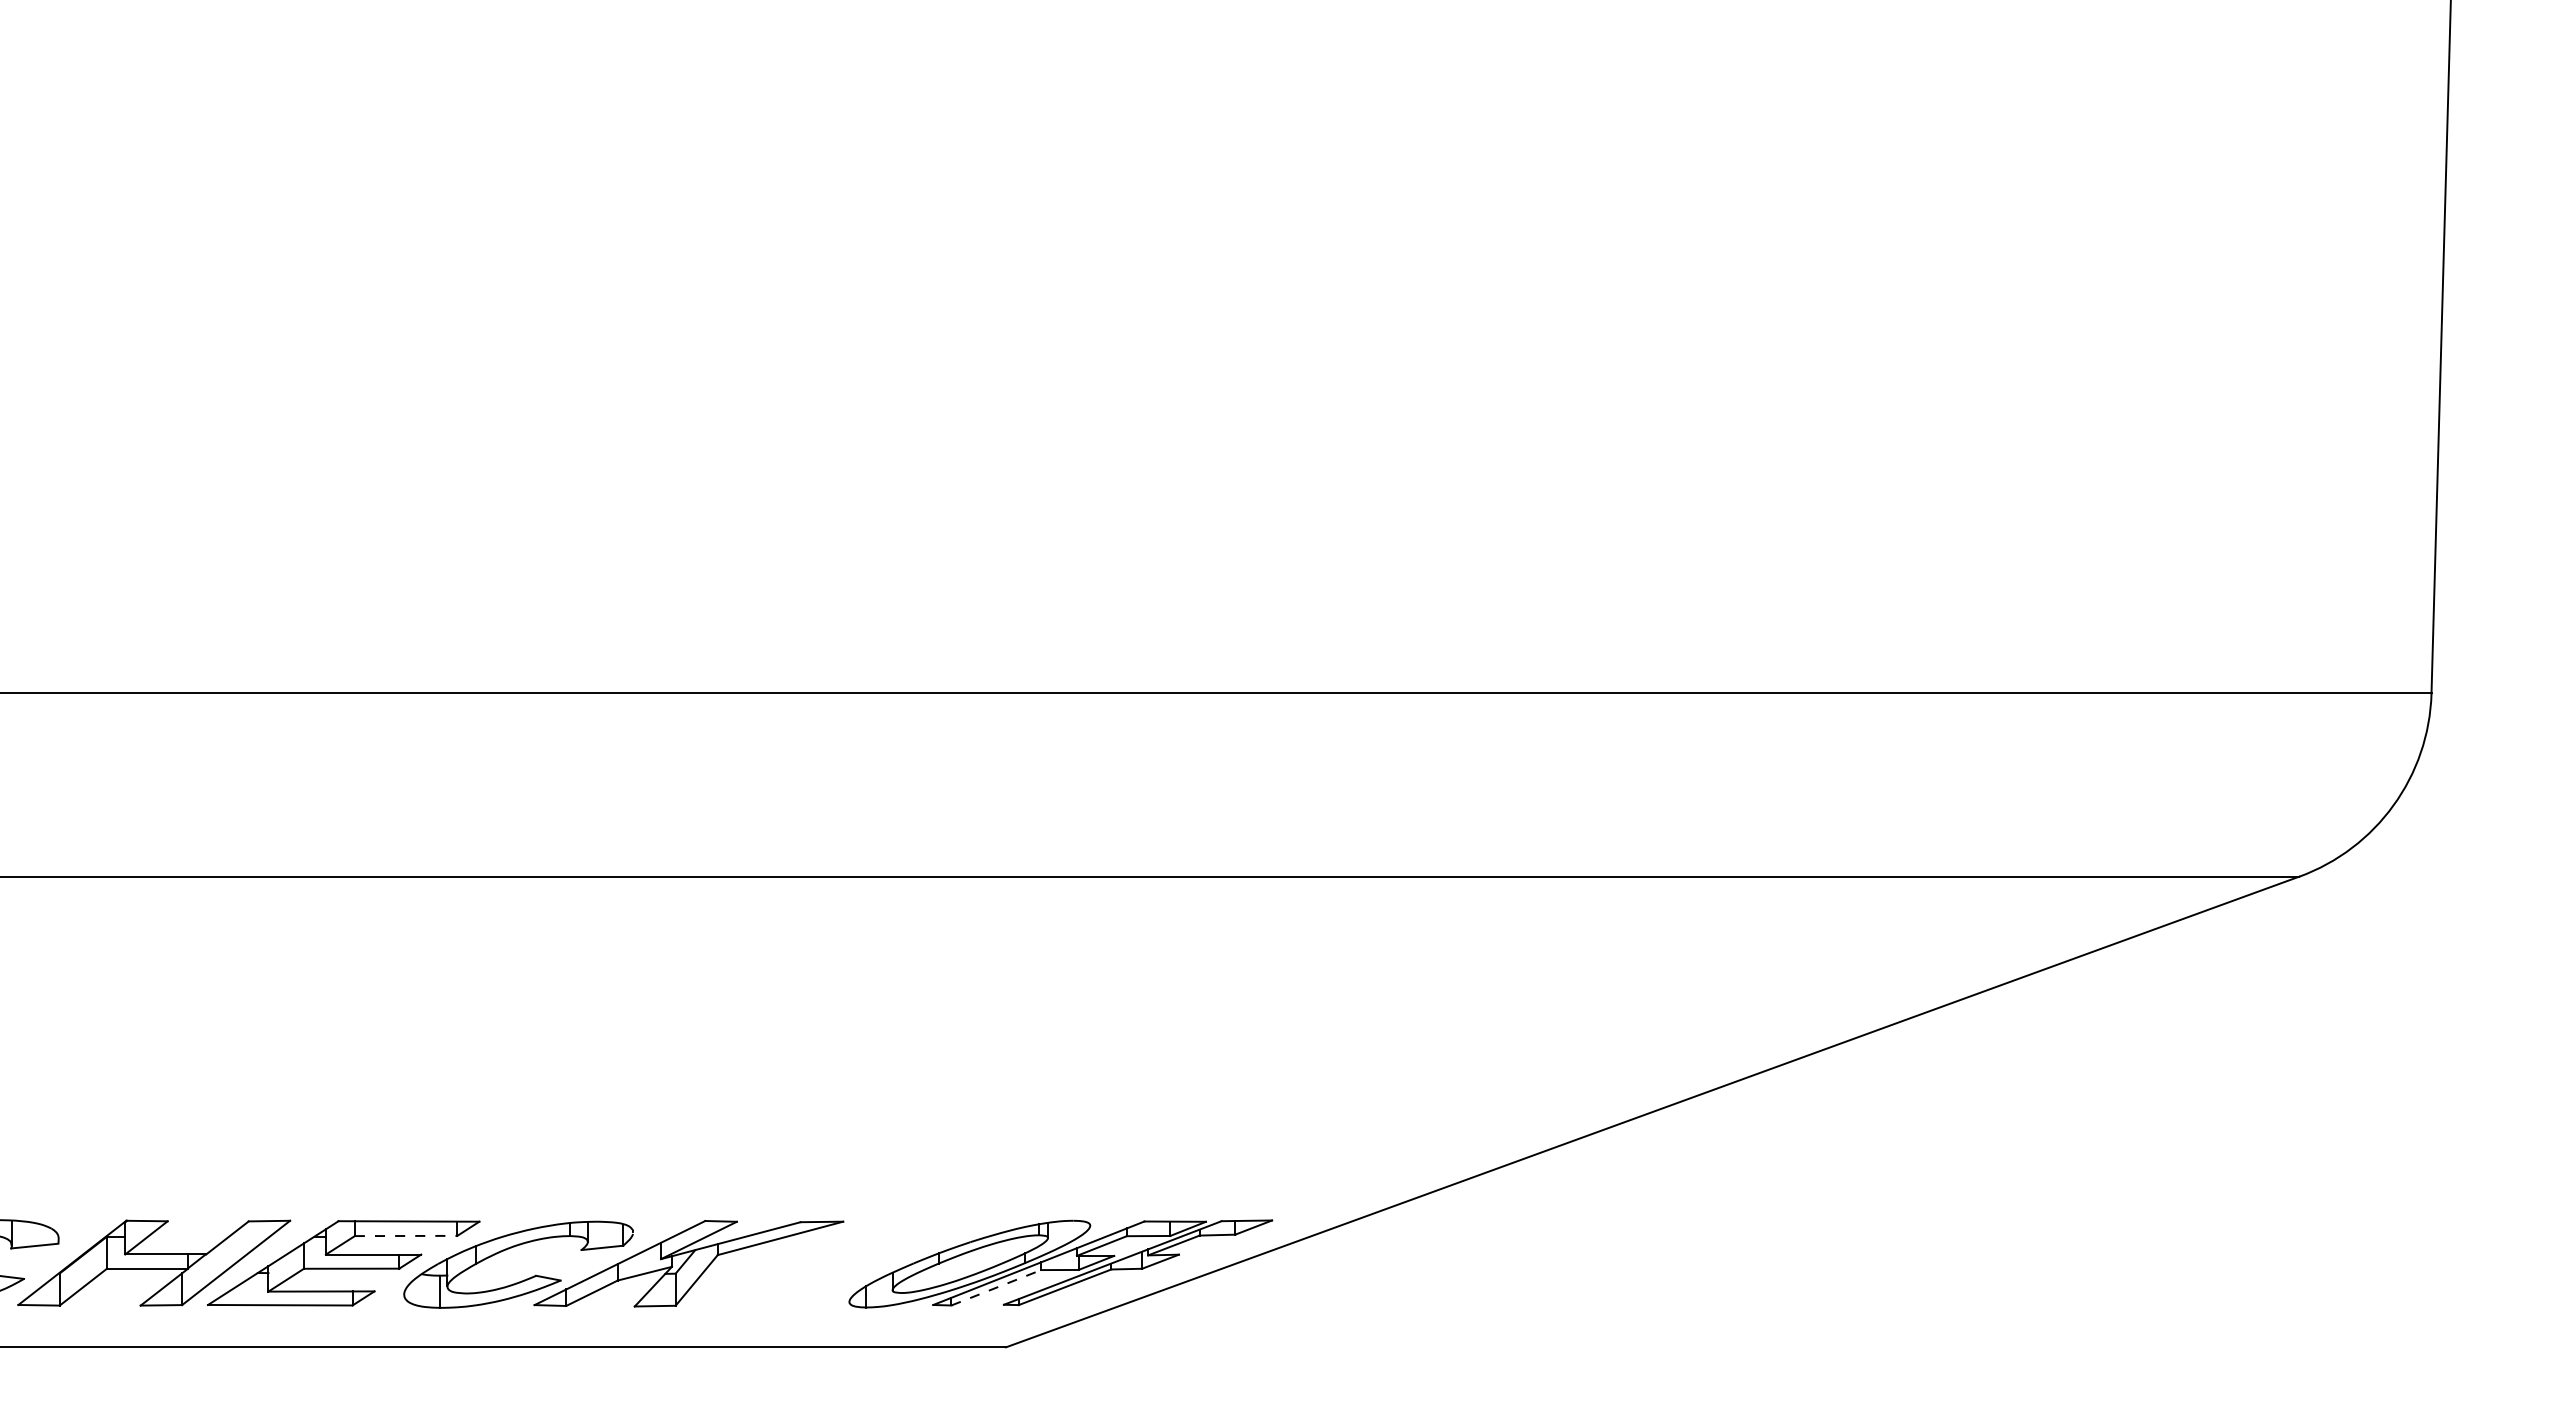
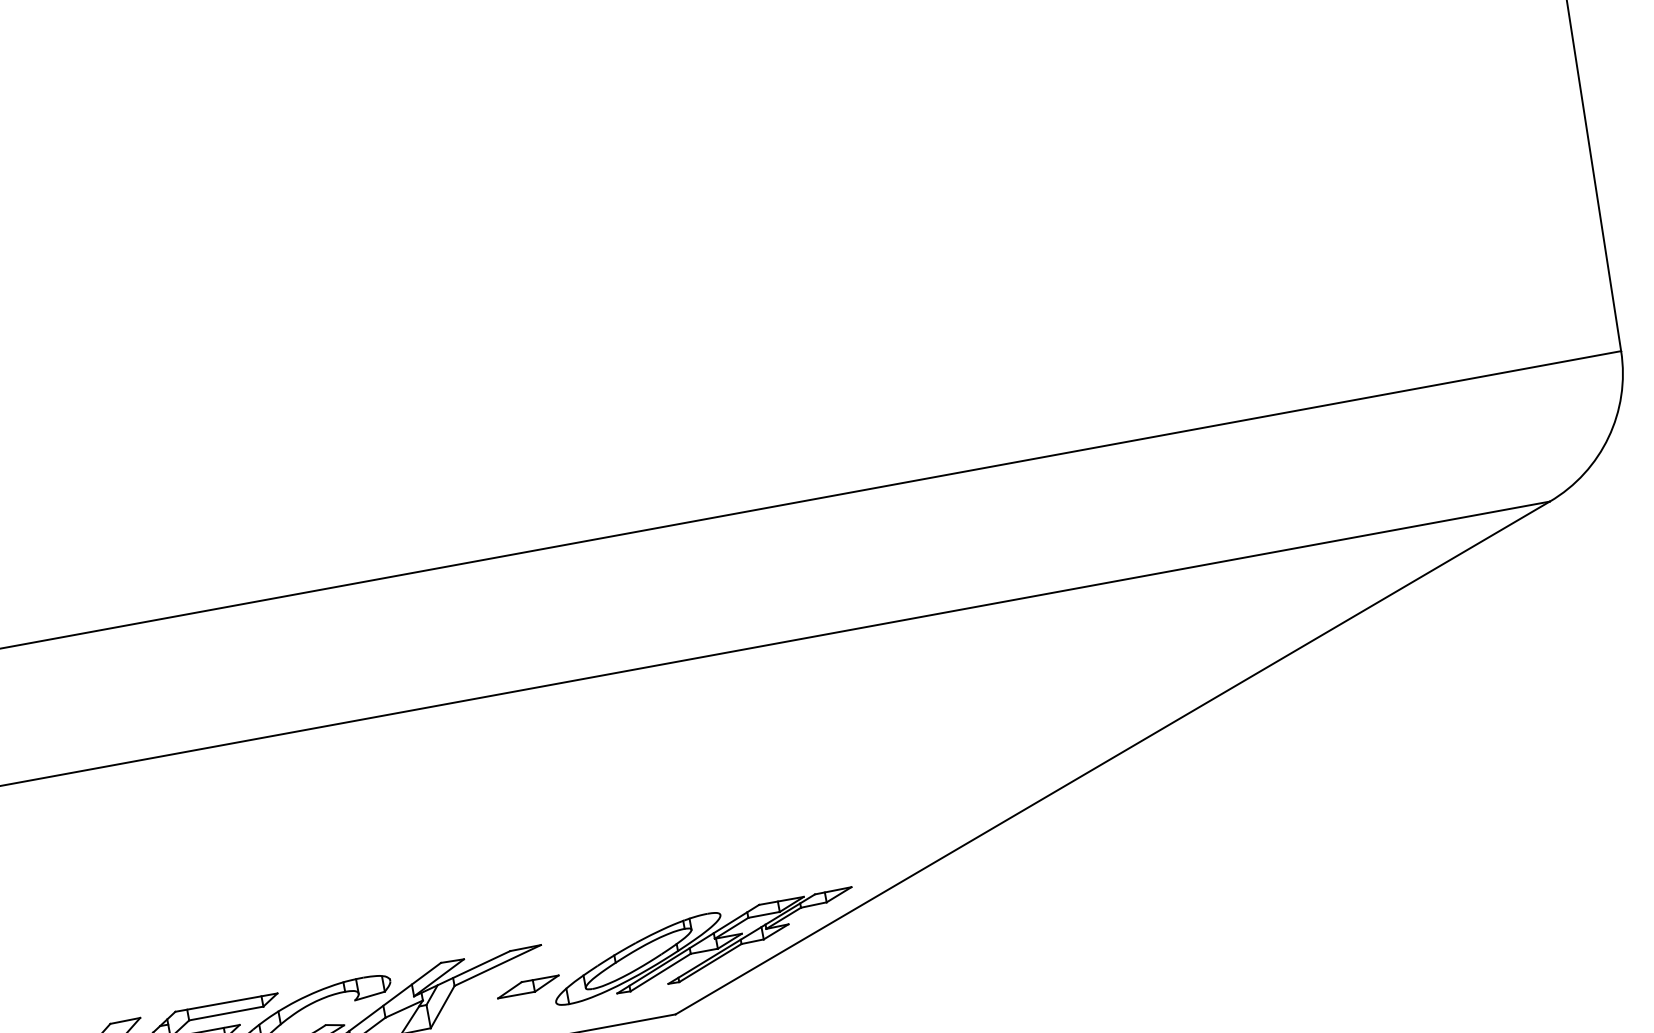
line: (406, 1235) -> (226, 1013), dashed -> solid
part: (815, 1274) -> (527, 986), added
line: (996, 1287) -> (660, 972), dashed -> solid

